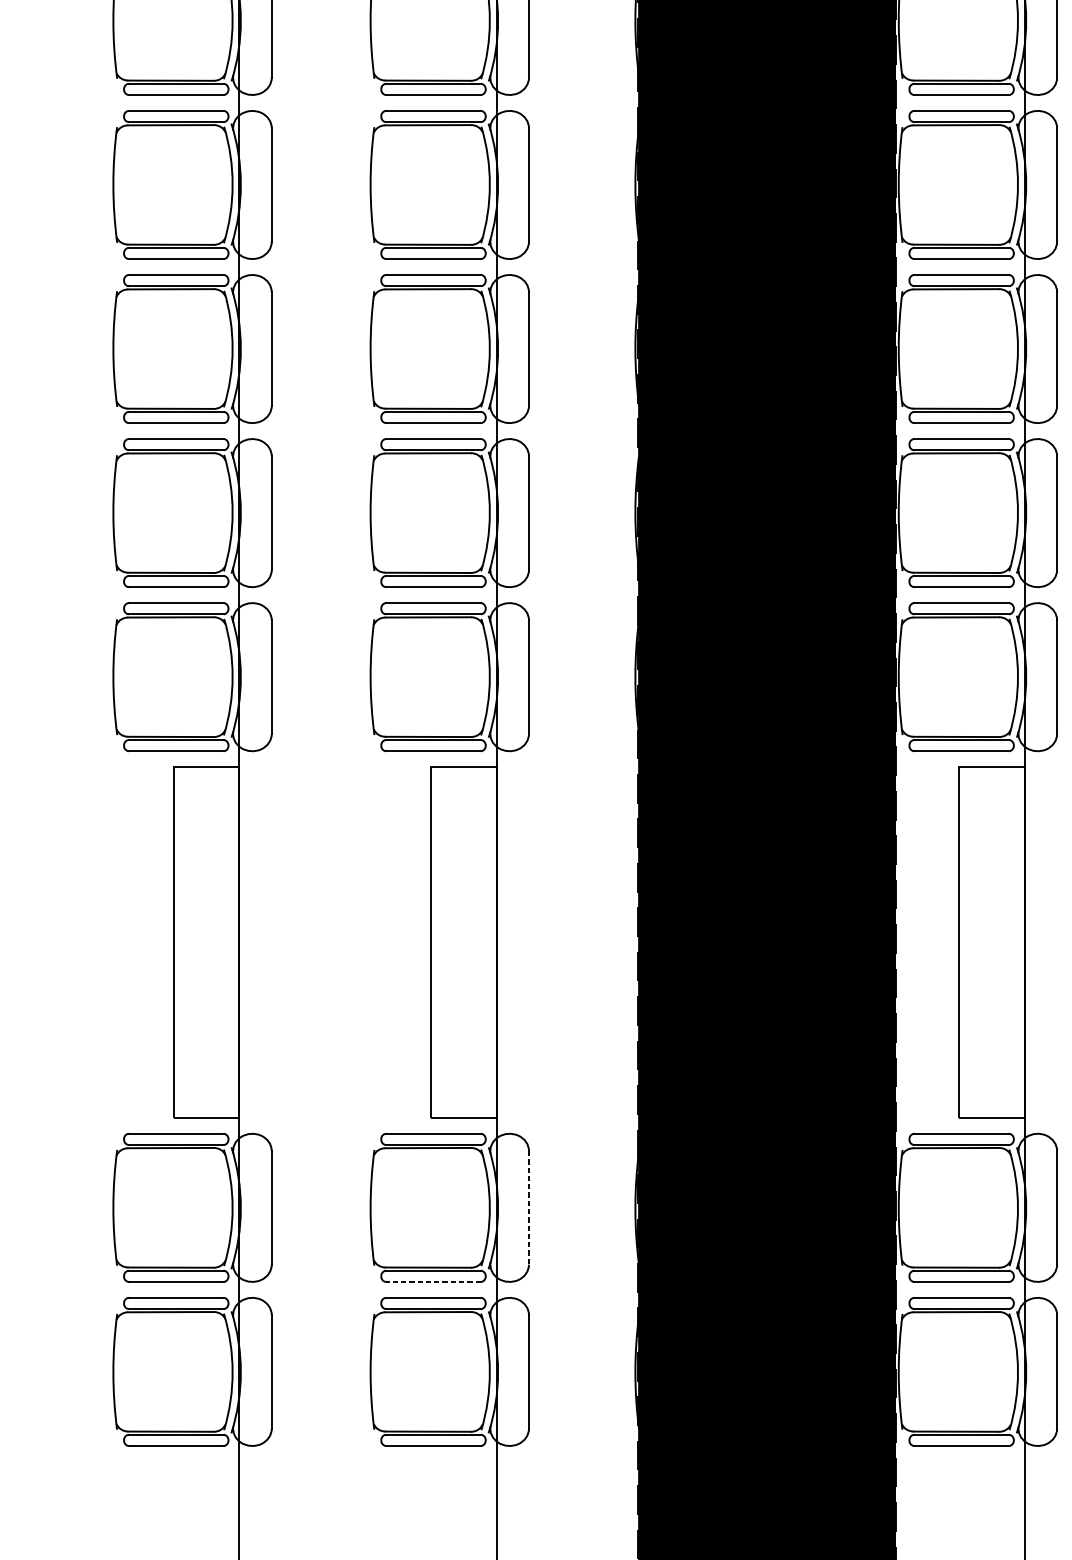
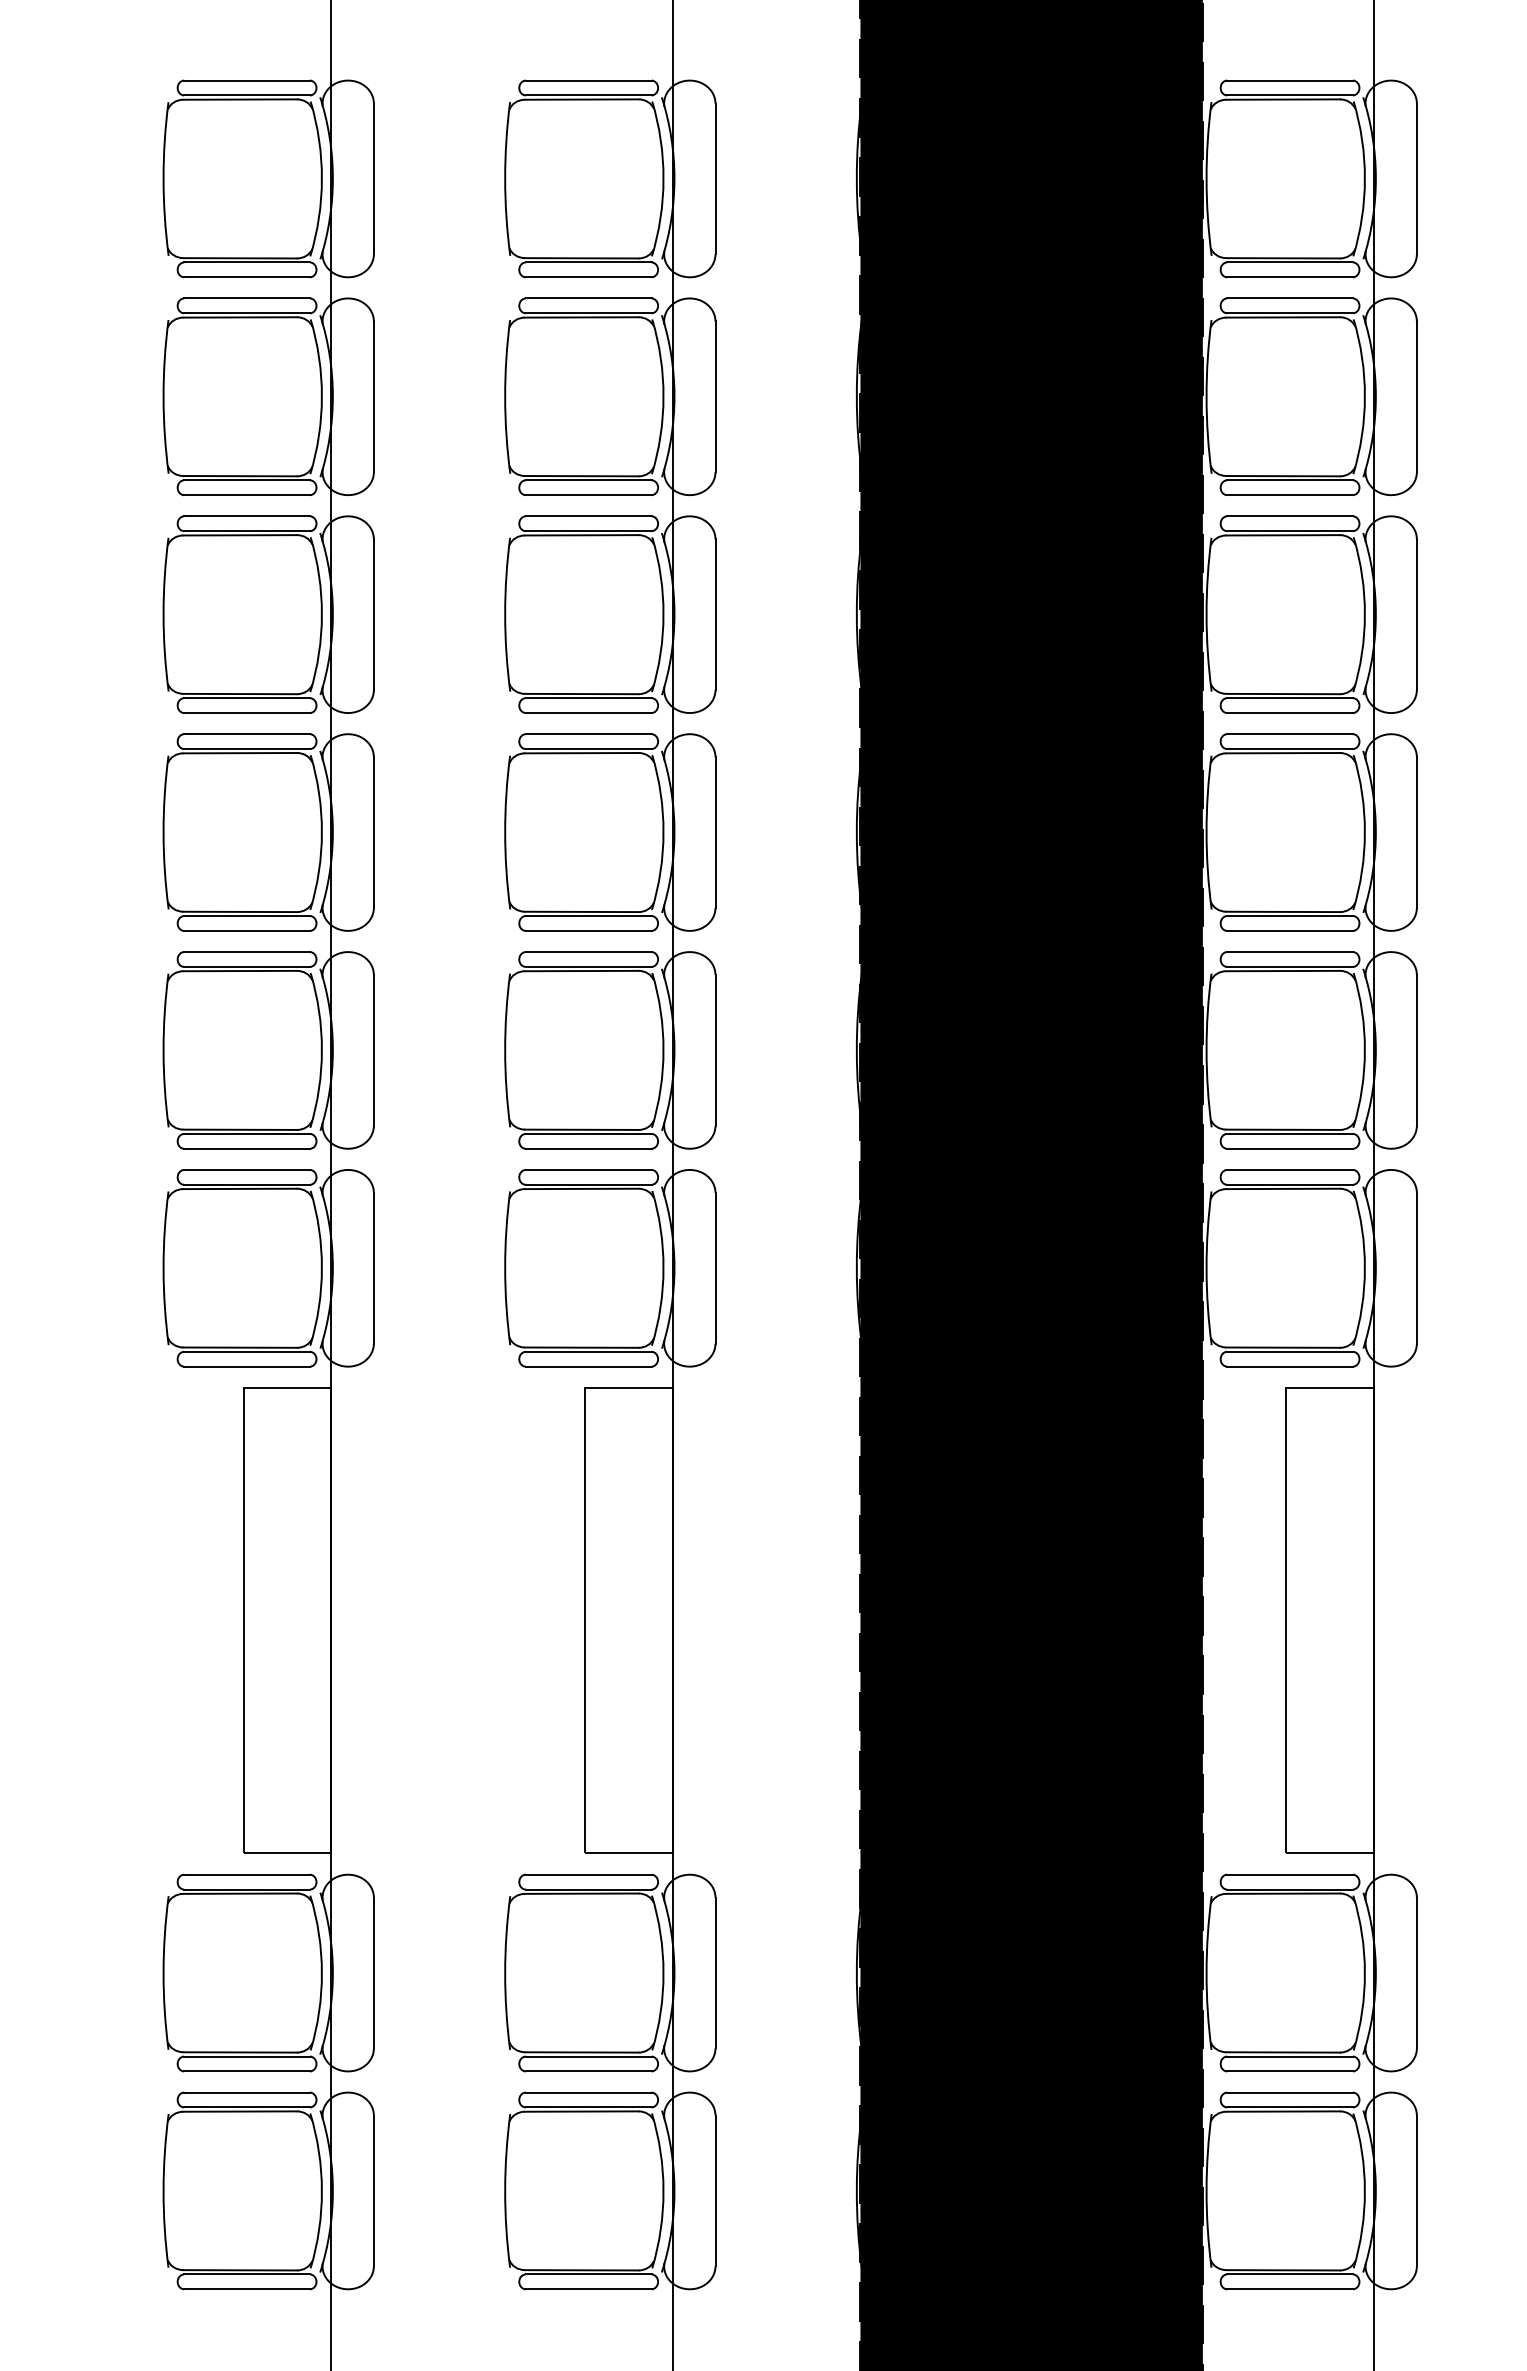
line: (528, 1208) -> (715, 1973), dashed -> solid
line: (433, 1281) -> (588, 2071), dashed -> solid

